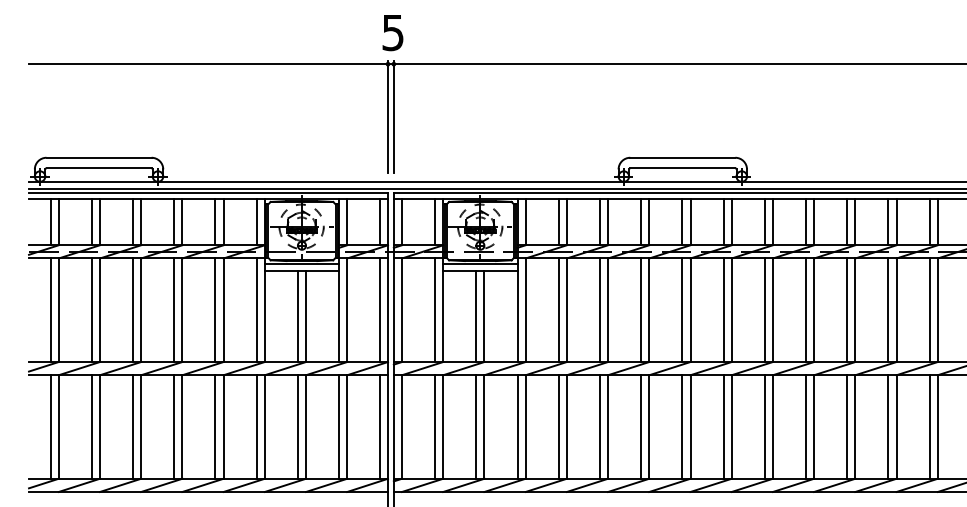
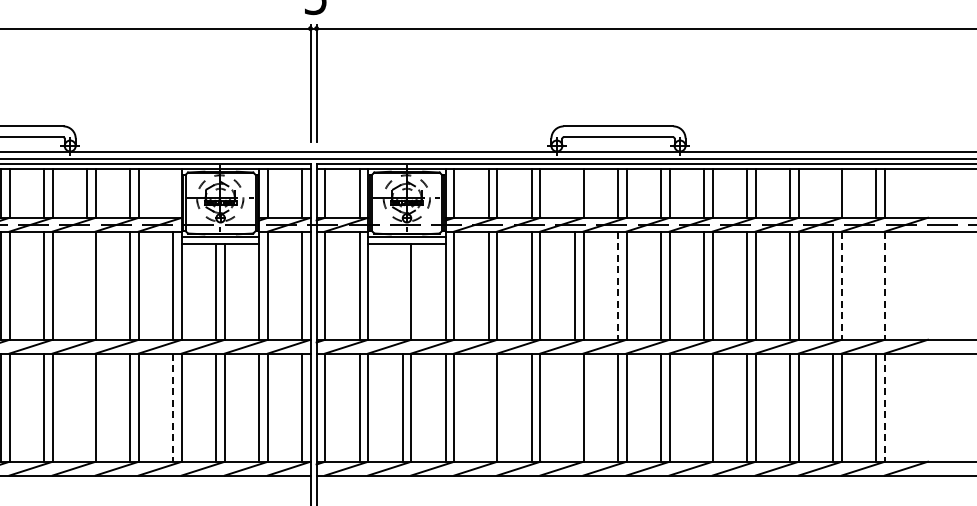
line: (256, 221) -> (173, 192), removed
line: (641, 221) -> (575, 192), removed
line: (888, 221) -> (833, 192), removed
line: (174, 310) -> (87, 285), removed
line: (682, 310) -> (618, 285), solid -> dashed
line: (896, 310) -> (841, 285), solid -> dashed
line: (929, 310) -> (876, 285), removed
line: (937, 310) -> (884, 285), solid -> dashed
line: (476, 316) -> (402, 292), removed
line: (174, 426) -> (87, 407), removed
line: (558, 426) -> (488, 407), removed
line: (641, 426) -> (575, 407), removed
line: (764, 426) -> (703, 407), removed
line: (256, 427) -> (173, 408), solid -> dashed
line: (937, 427) -> (884, 408), solid -> dashed

